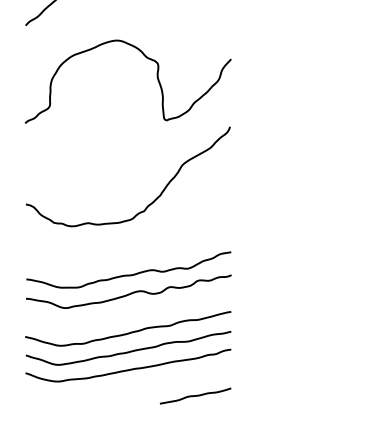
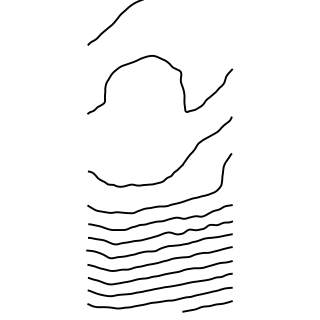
curve: (127, 252) -> (159, 205), added
curve: (128, 312) -> (160, 247), added
curve: (130, 387) -> (161, 300), added

